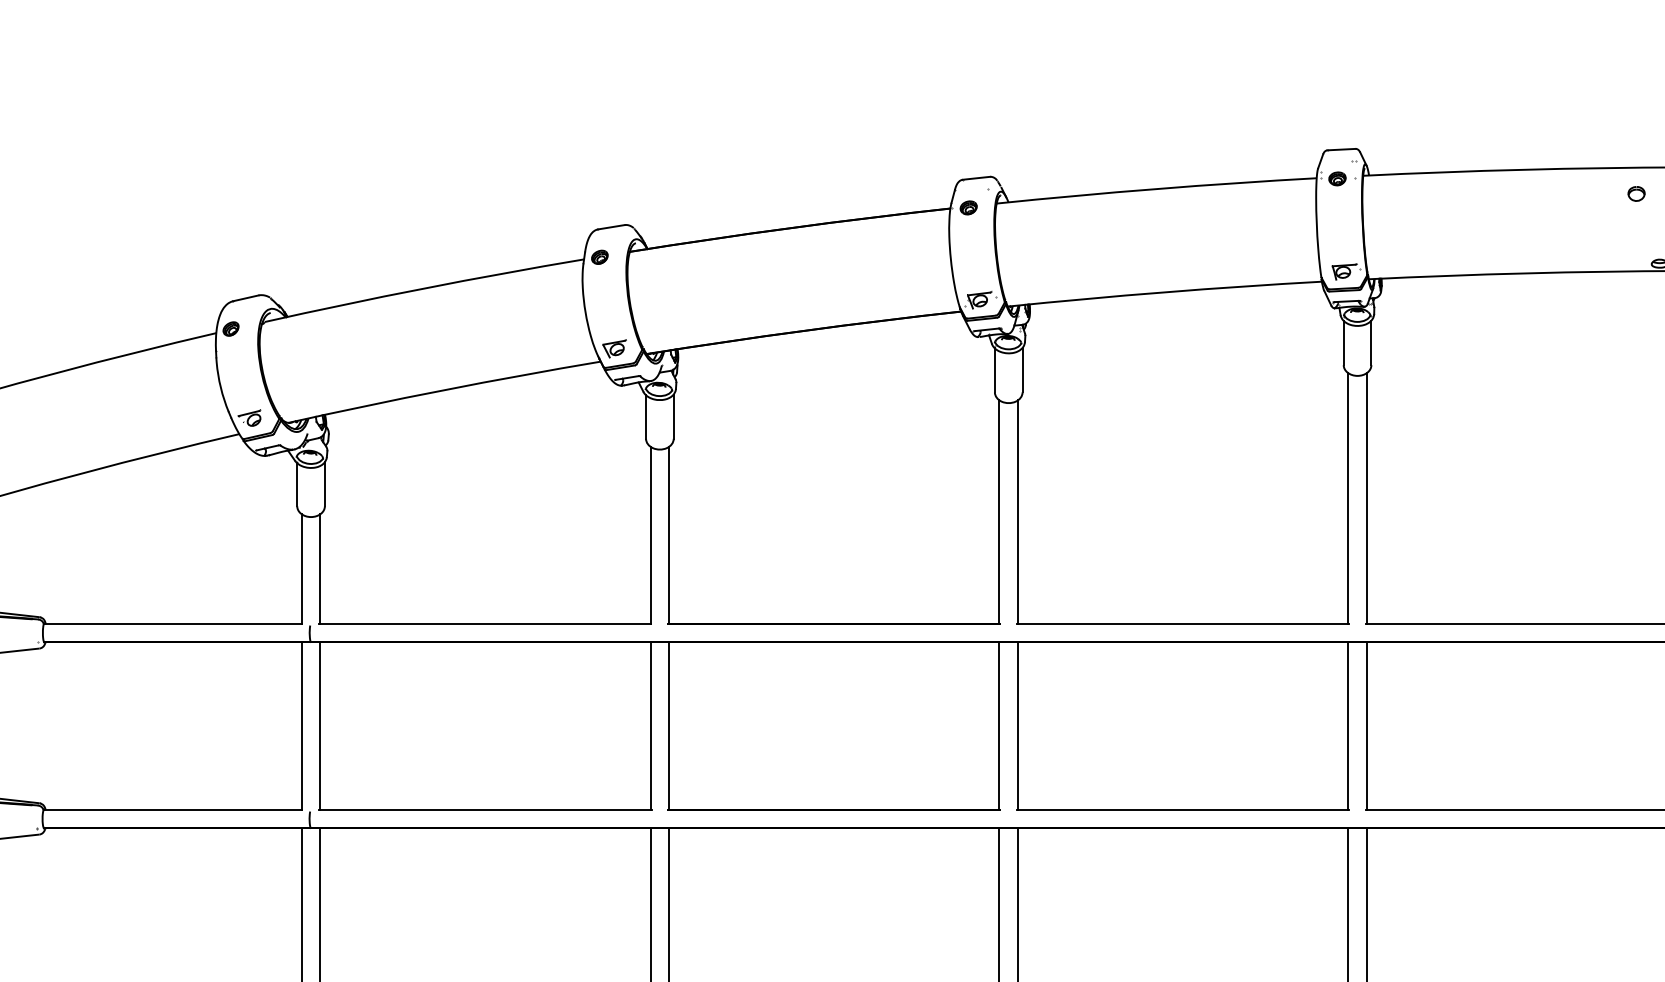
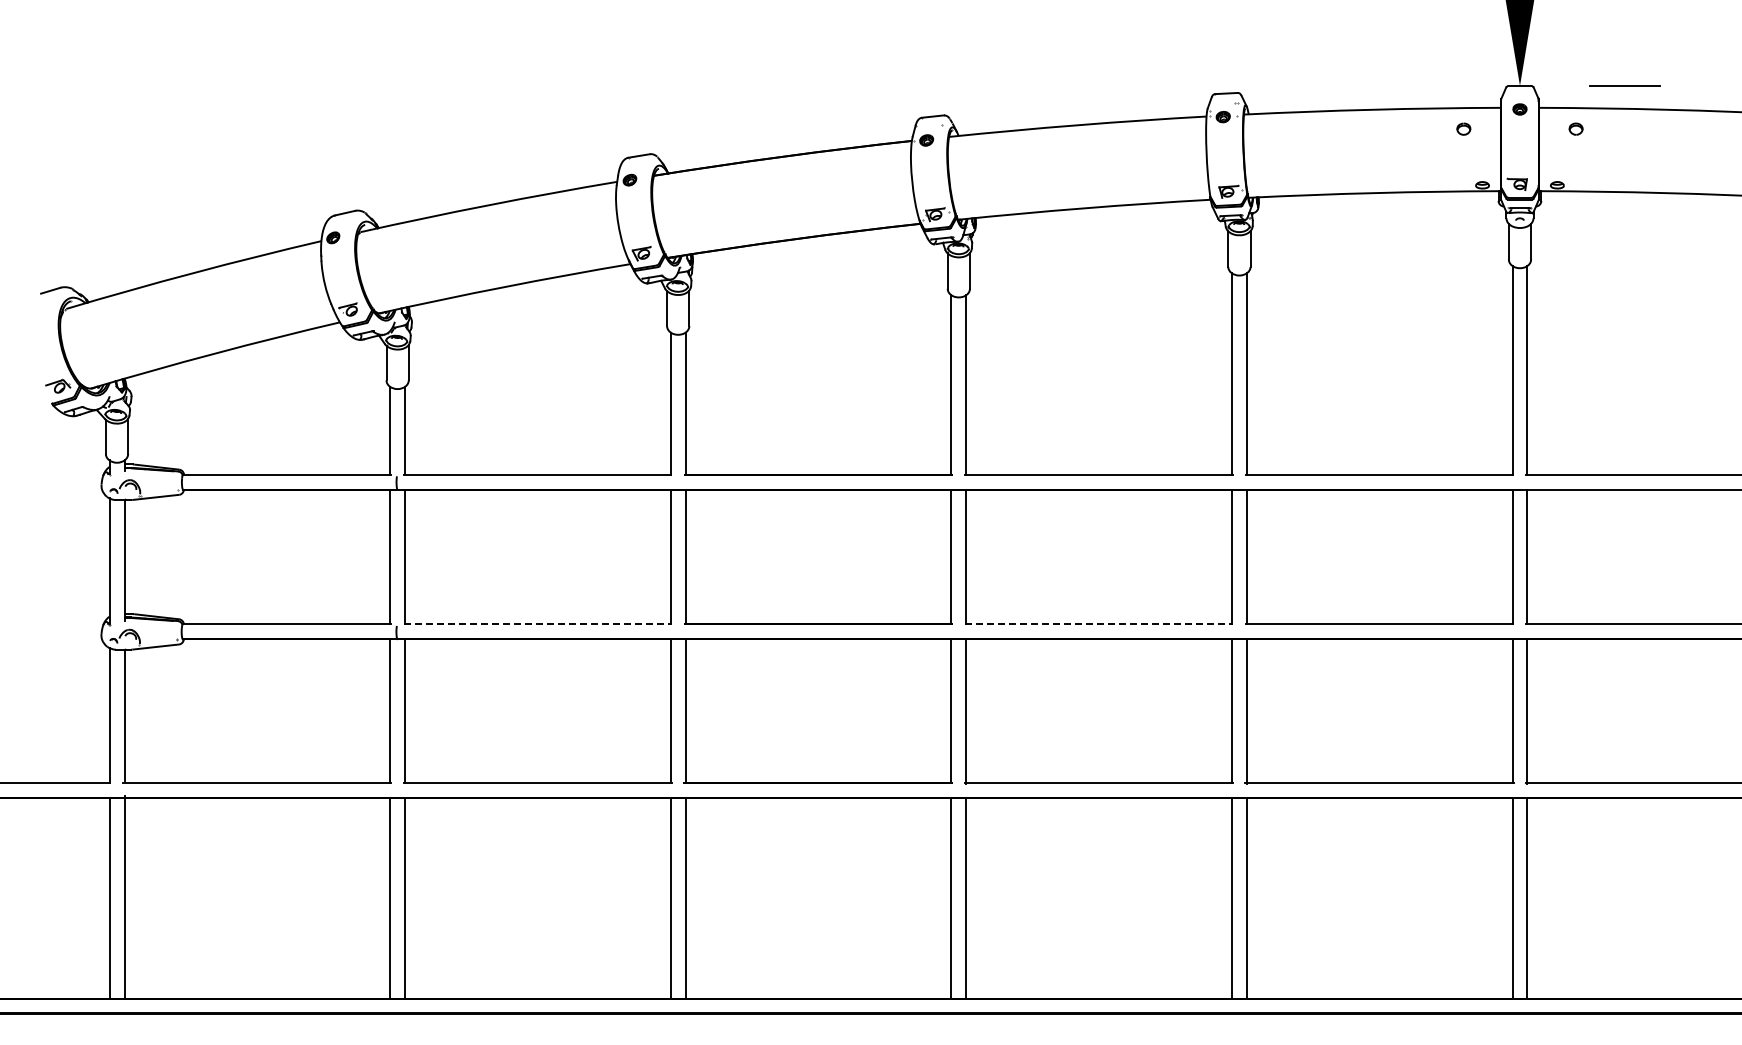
line: (484, 809) -> (537, 624), solid -> dashed
line: (1182, 809) -> (1098, 624), solid -> dashed

